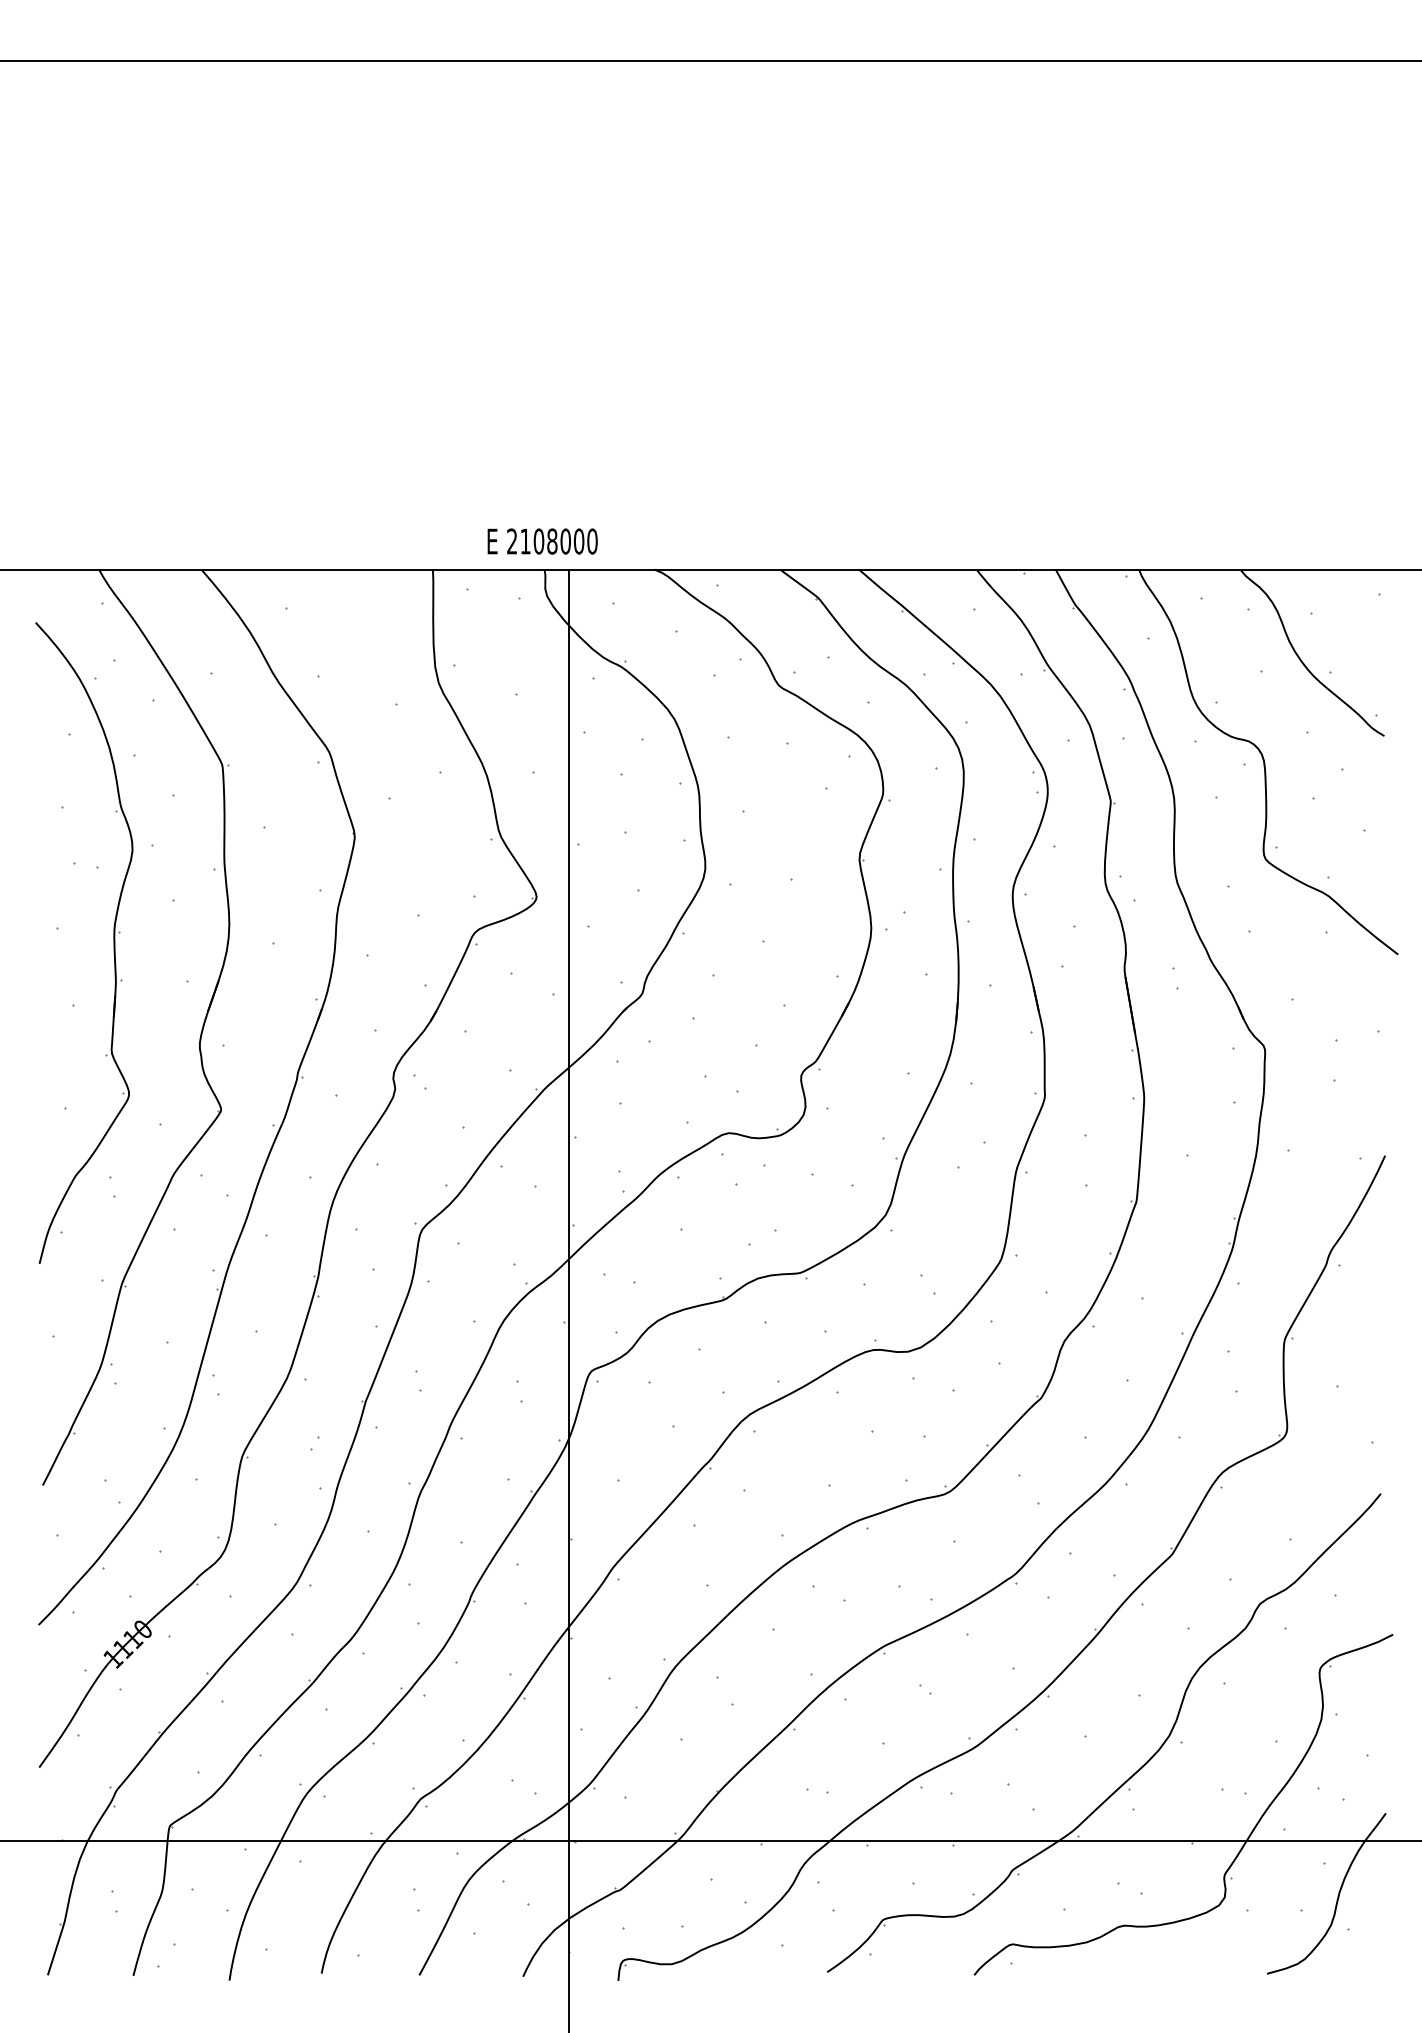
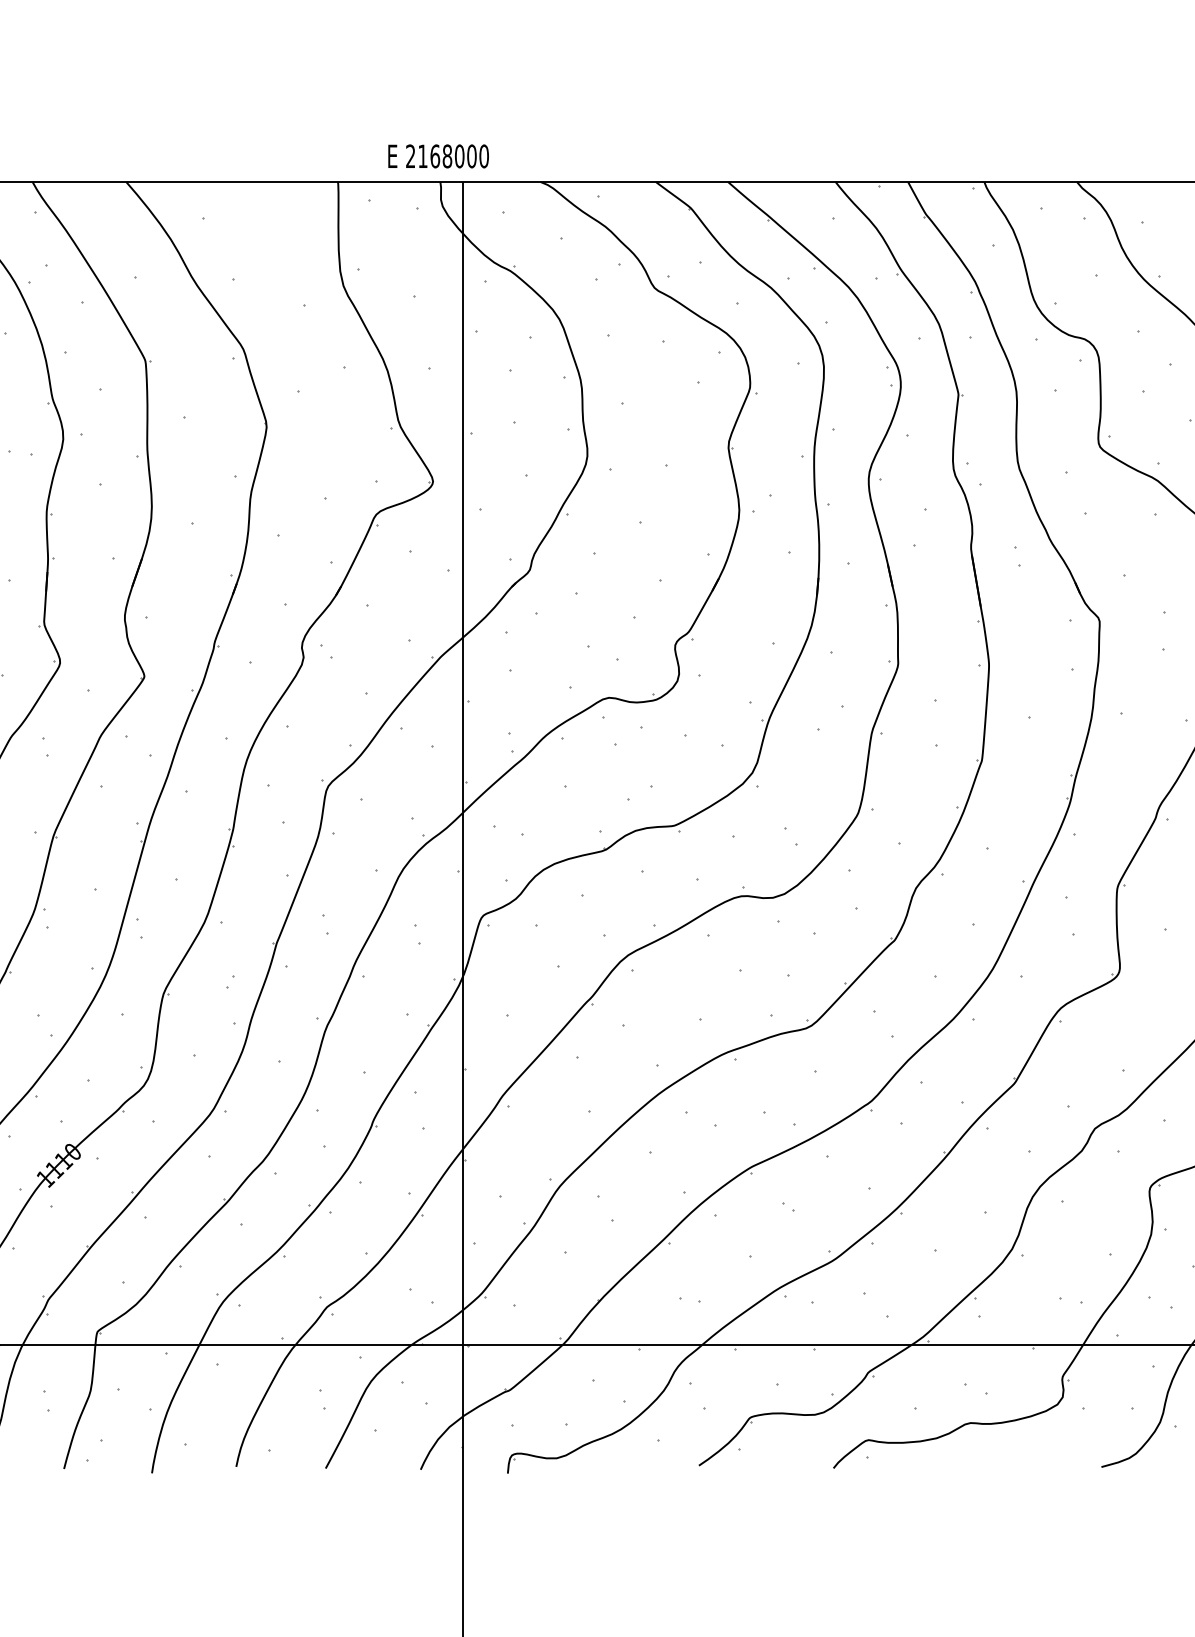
text: (538, 541) -> (434, 156), 2108000 -> 2168000

